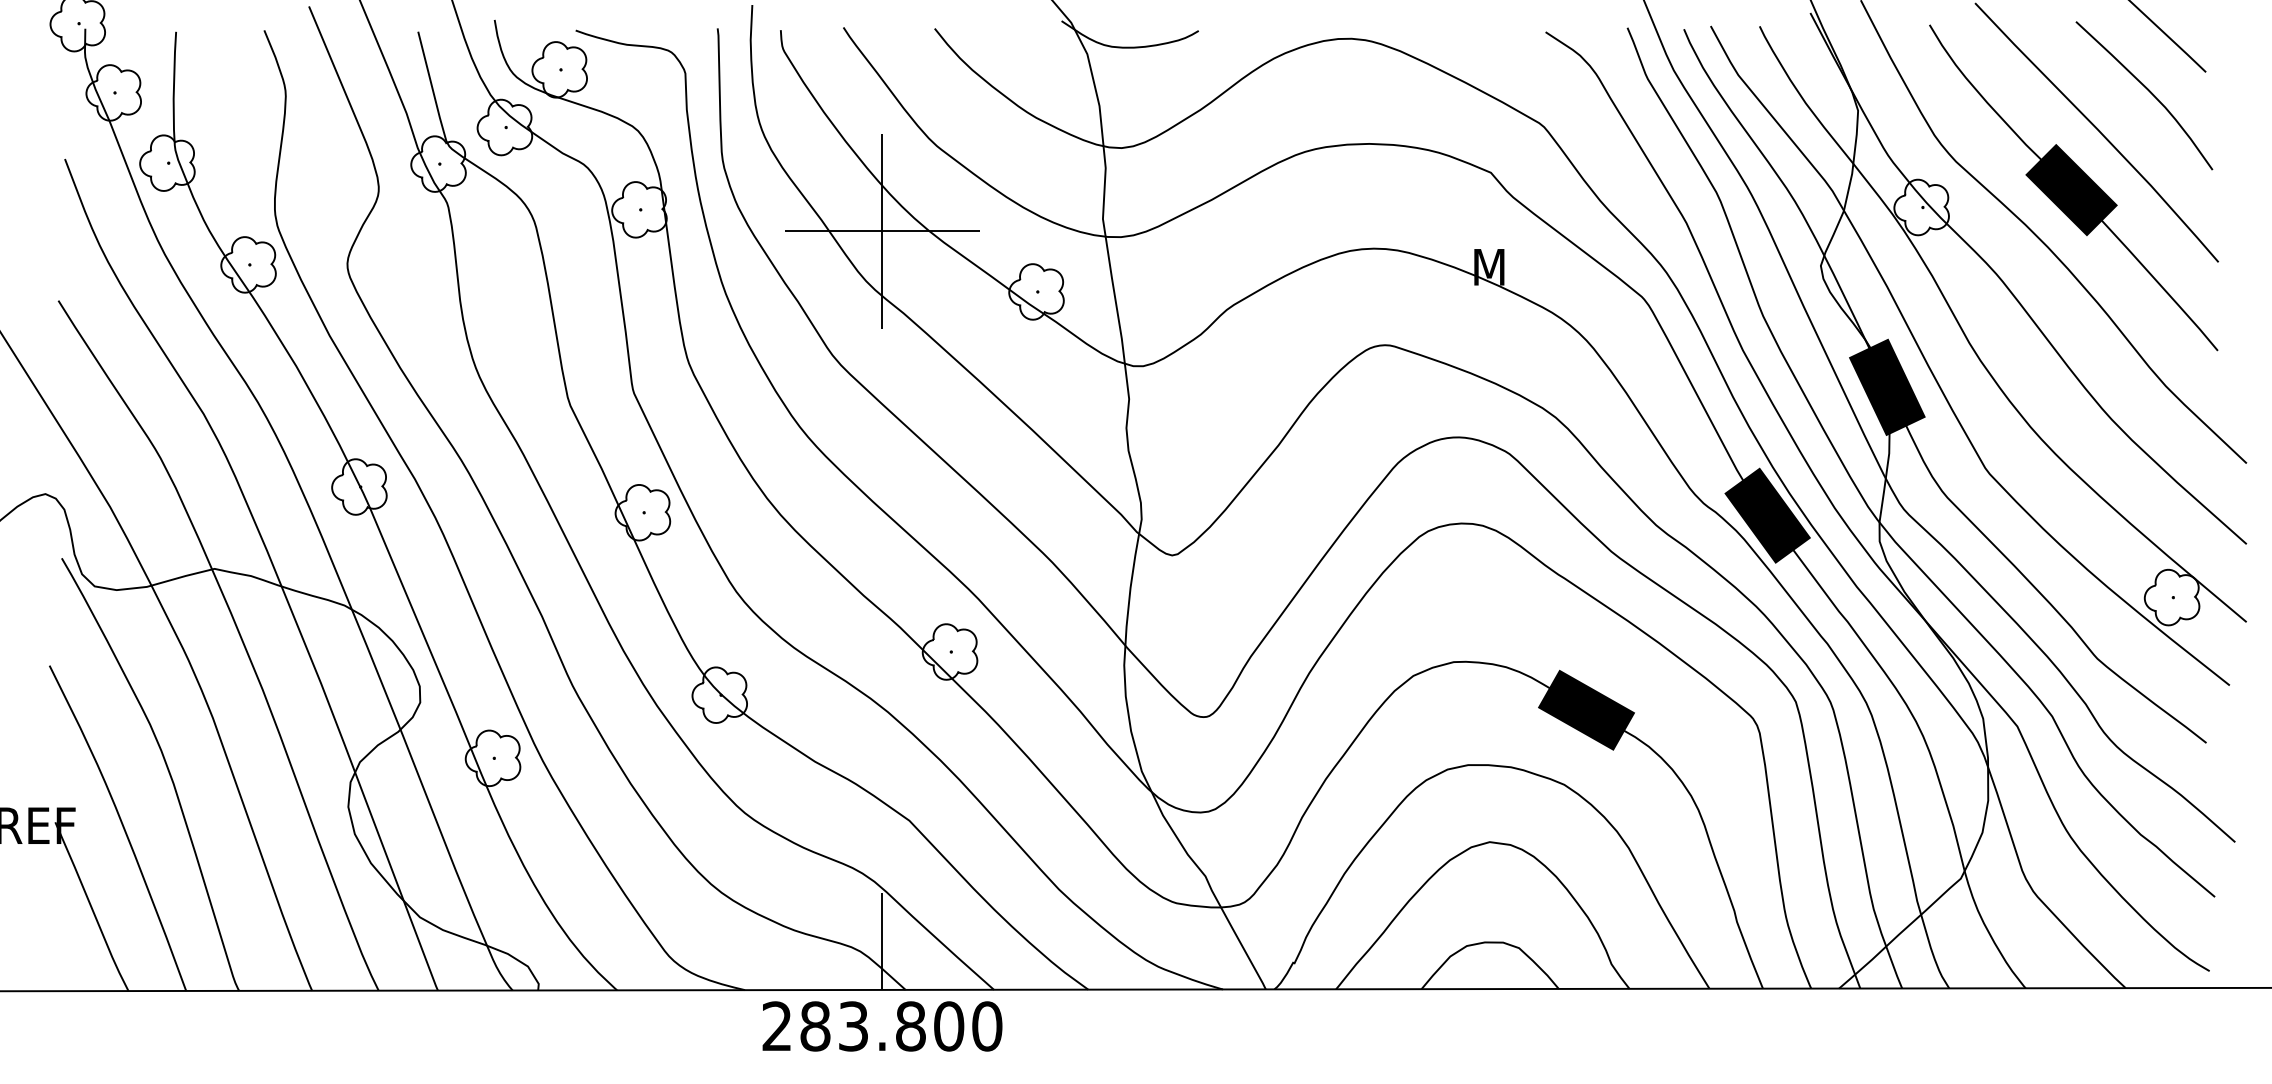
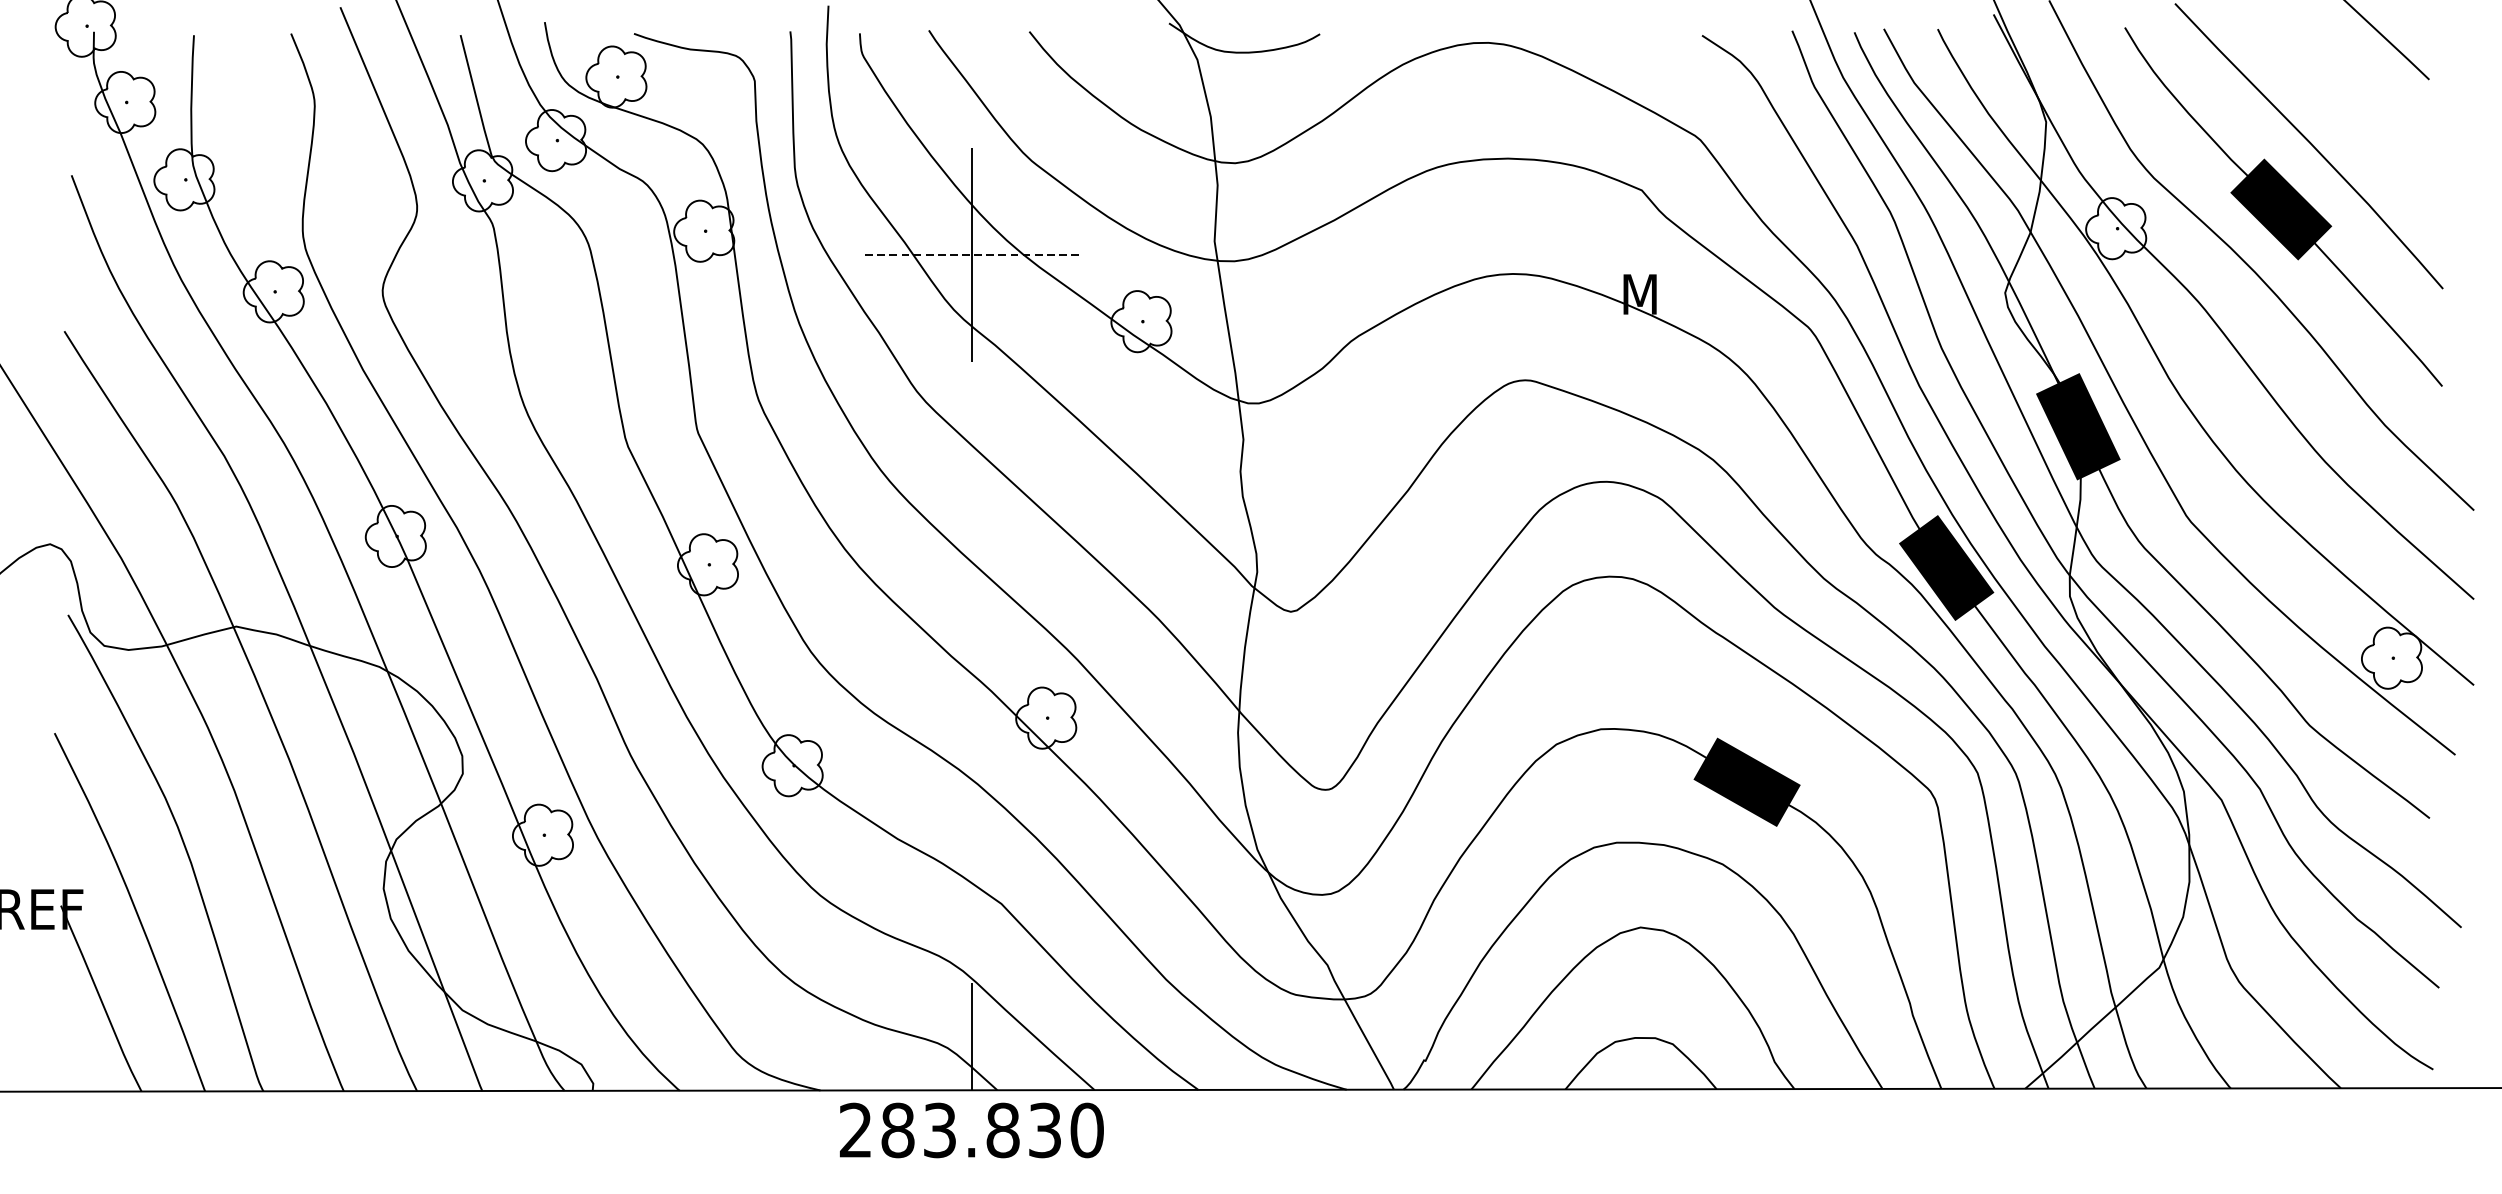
curve: (2148, 91) -> (2365, 100), removed
line: (881, 231) -> (970, 255), solid -> dashed
text: (949, 1026) -> (1045, 1130), 283.800 -> 283.830

